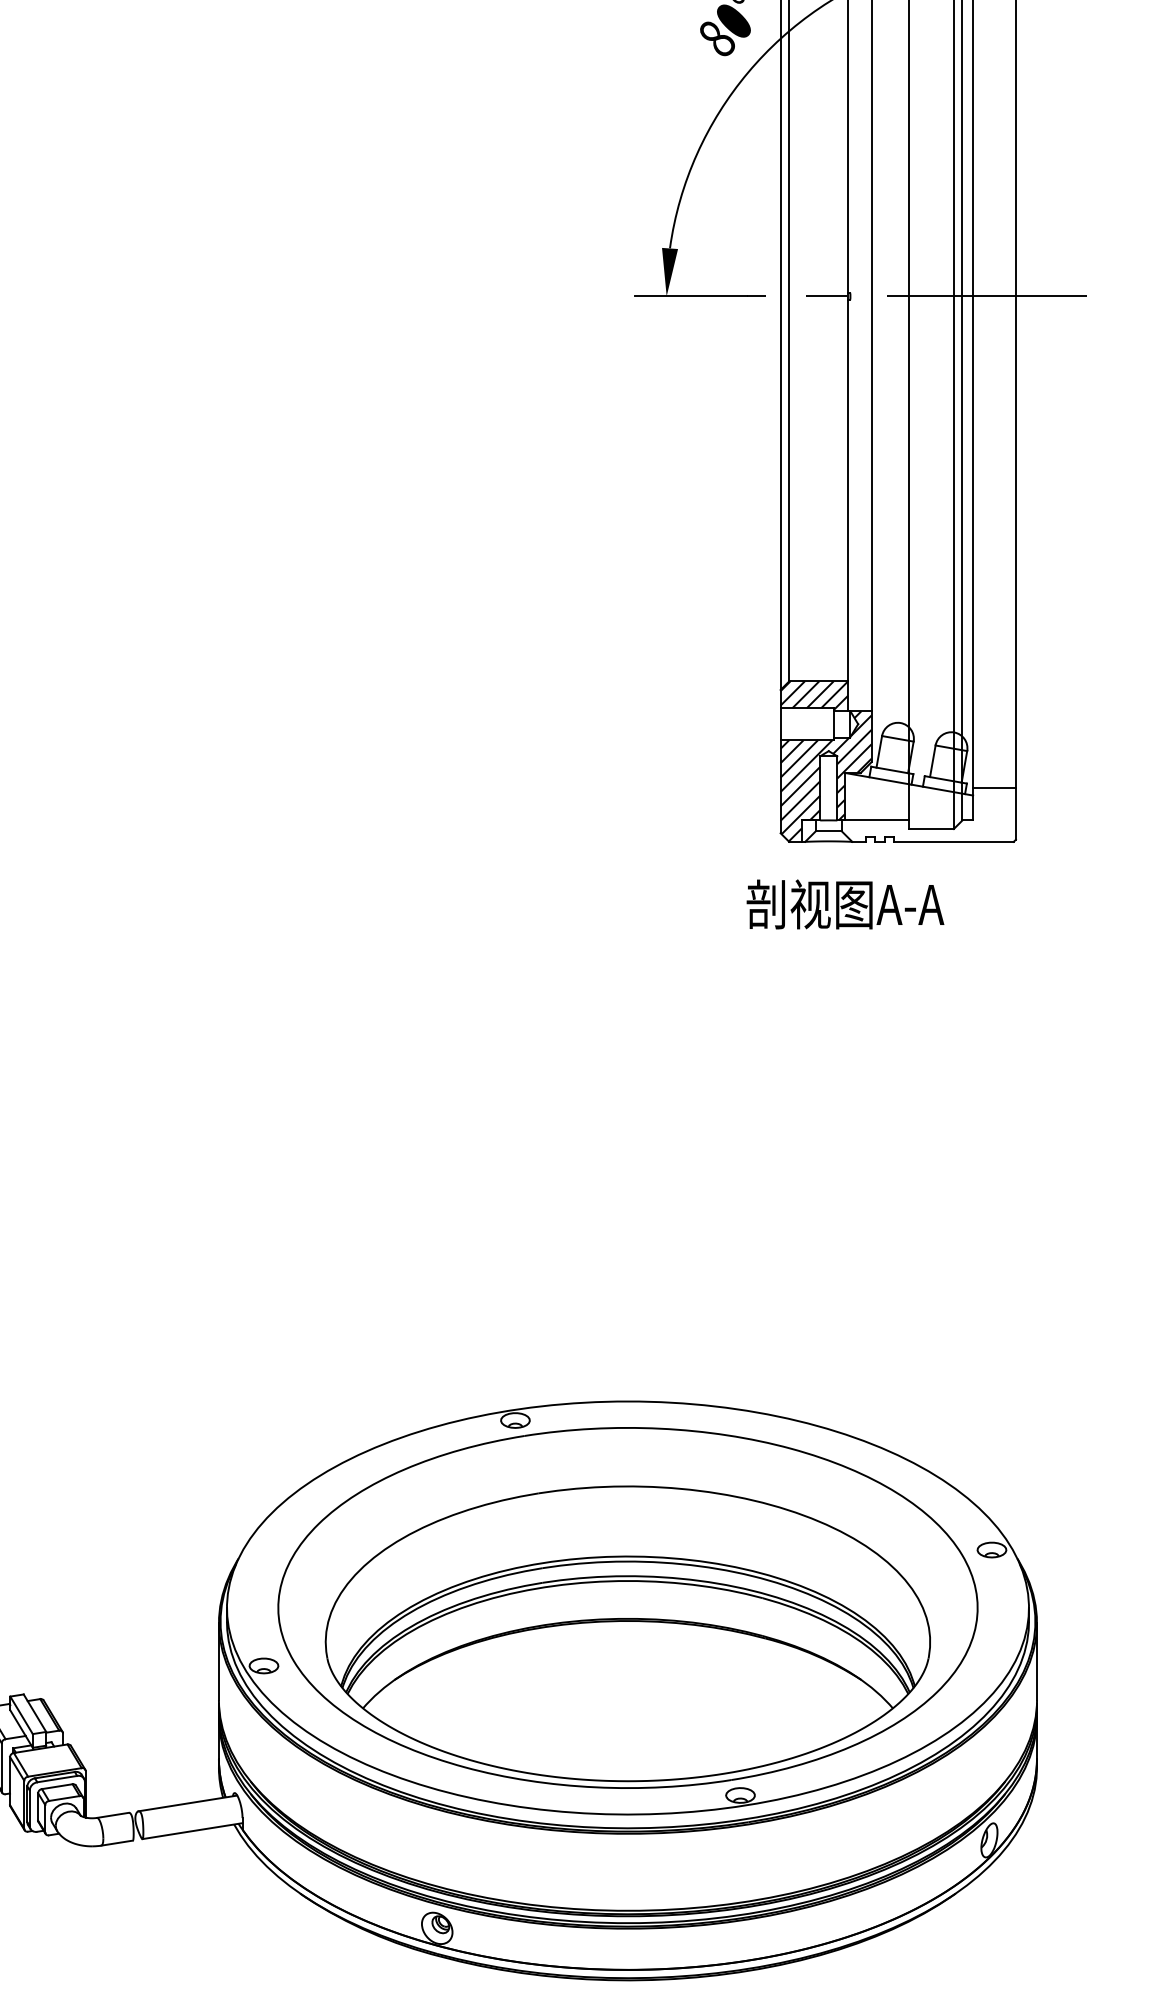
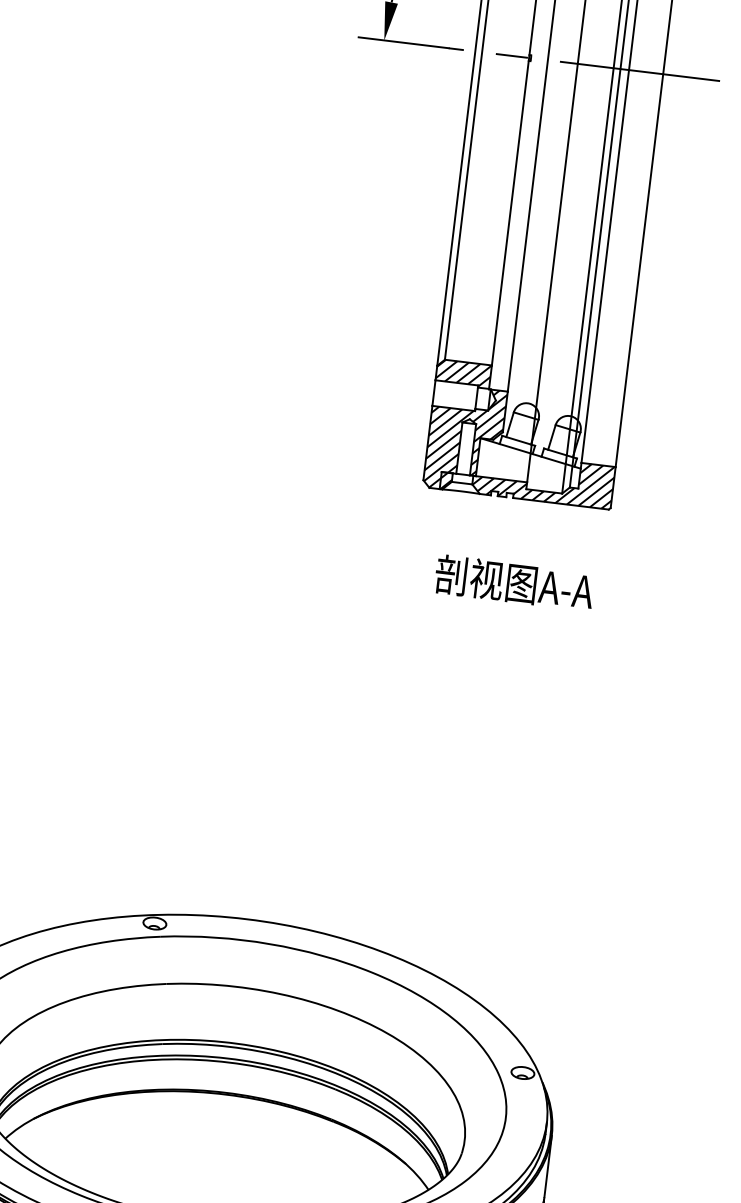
hatch: (928, 814) -> (543, 479), added
hatch: (808, 830) -> (445, 480), added
text: (845, 904) -> (514, 582), moved

